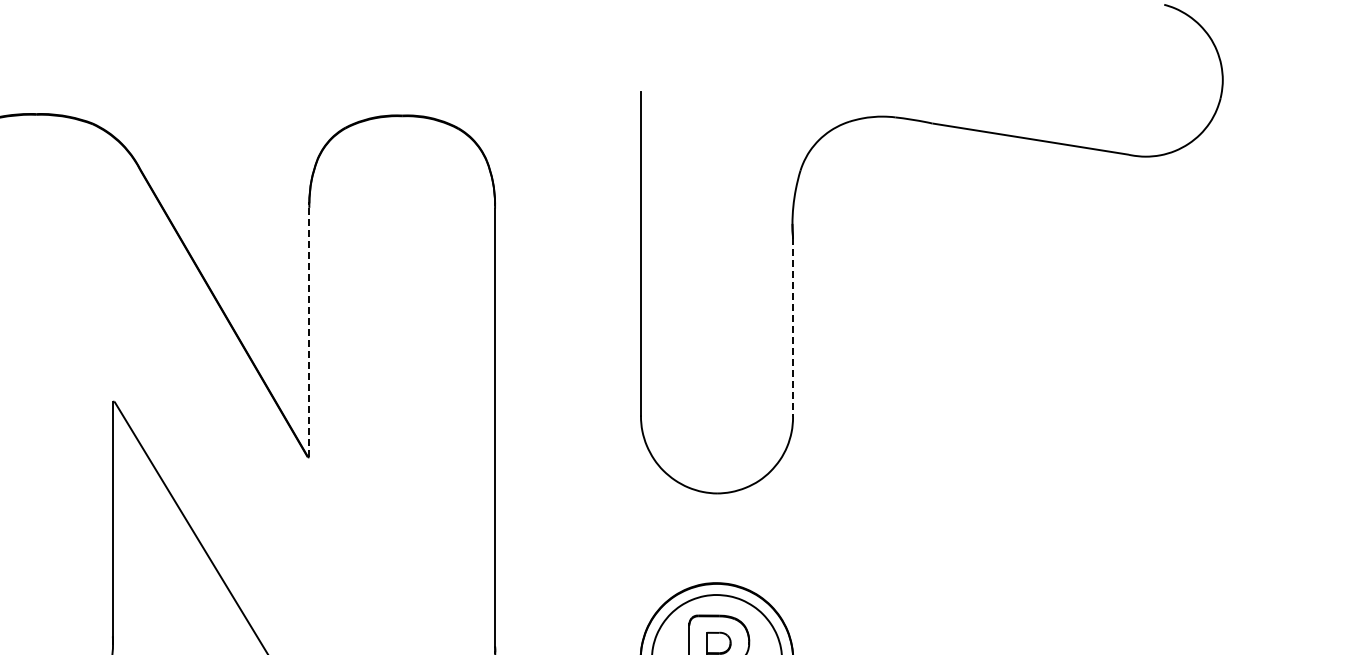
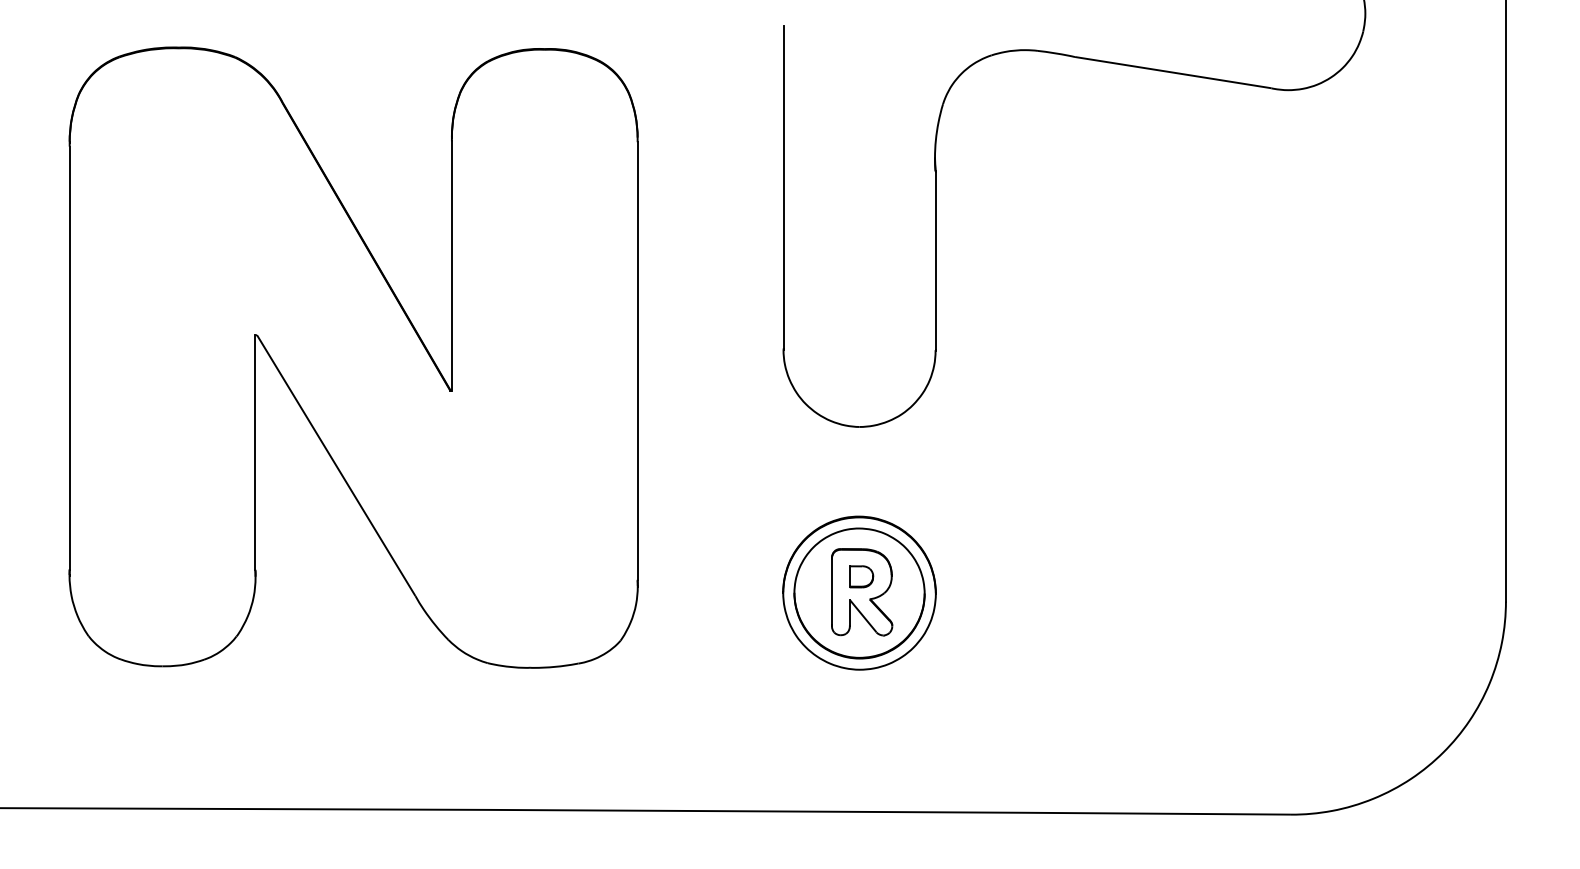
line: (792, 327) -> (935, 261), dashed -> solid
line: (308, 332) -> (451, 266), dashed -> solid

